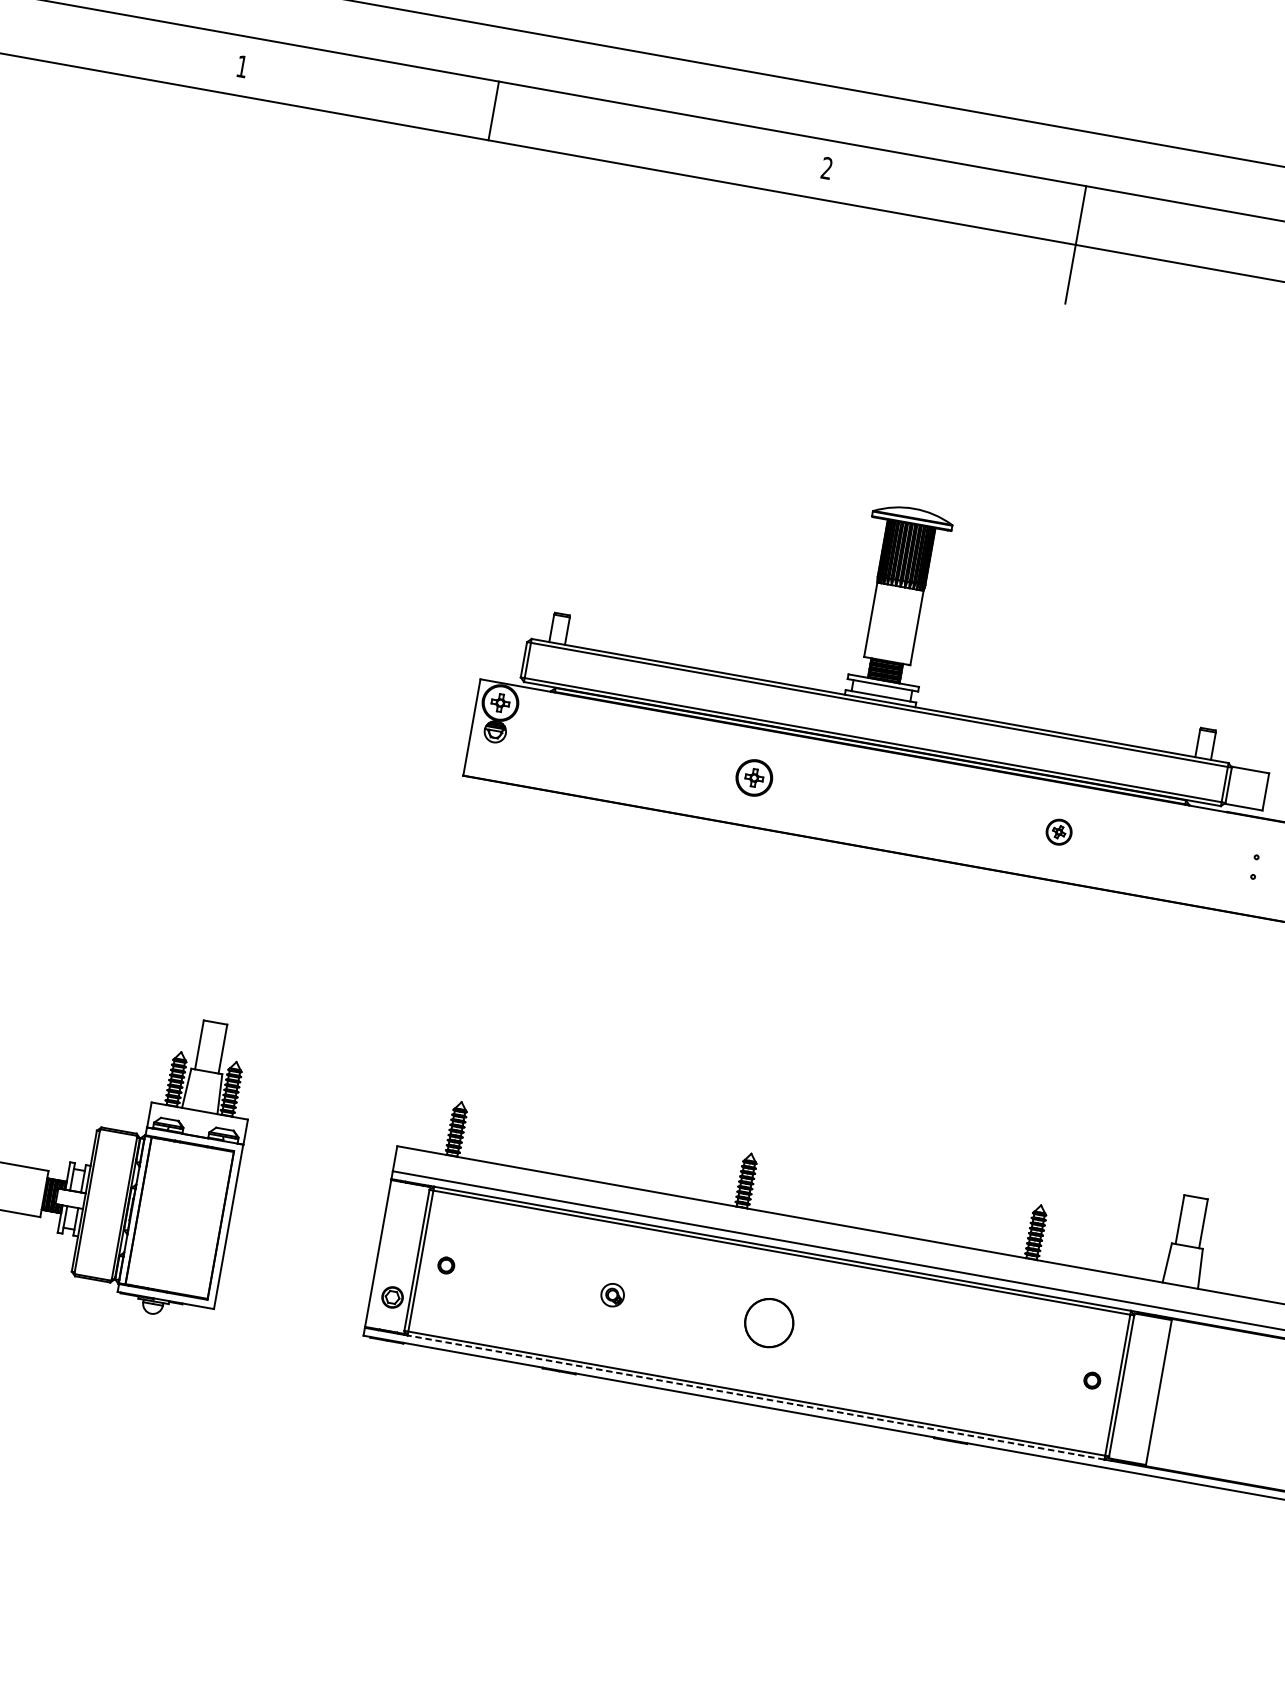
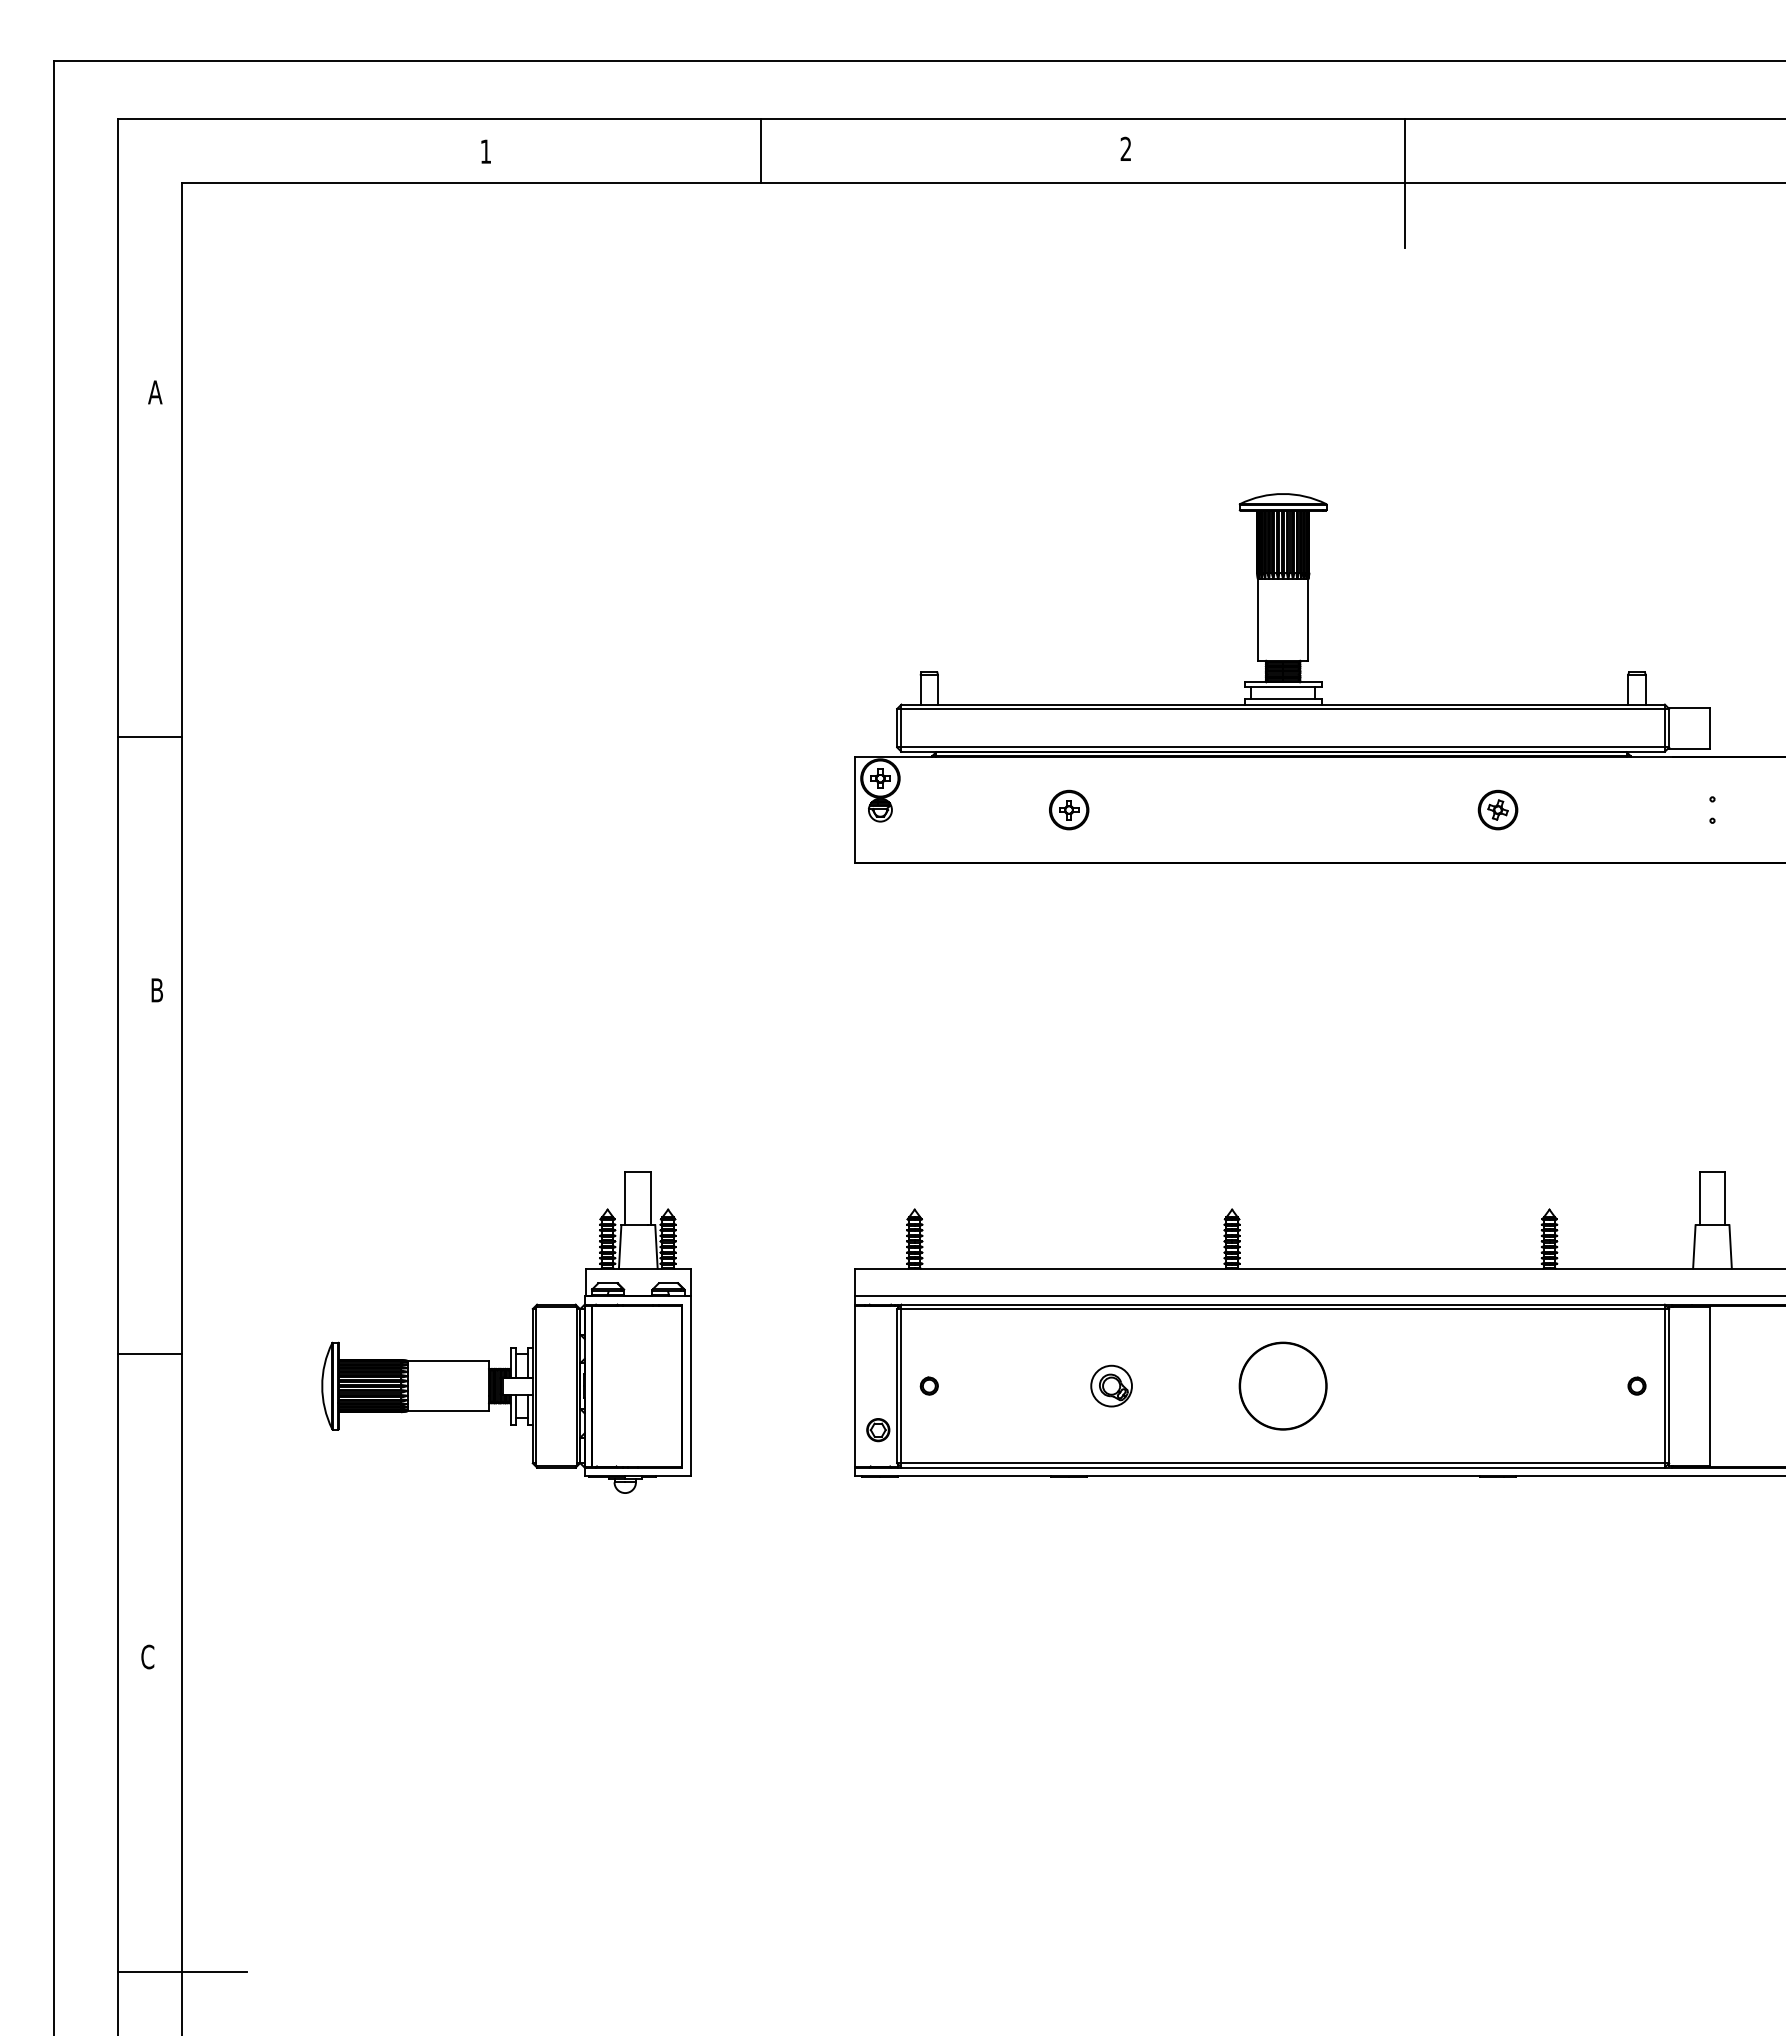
part: (754, 777) -> (1069, 809), moved
part: (1058, 831) -> (1497, 809), size x1.43
part: (612, 1294) -> (1111, 1385), size x1.67
circle: (768, 1322) -> (1282, 1385), size x1.67
line: (756, 1397) -> (1283, 1467), dashed -> solid

